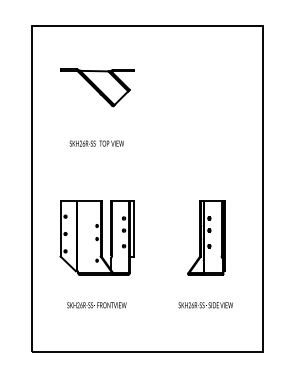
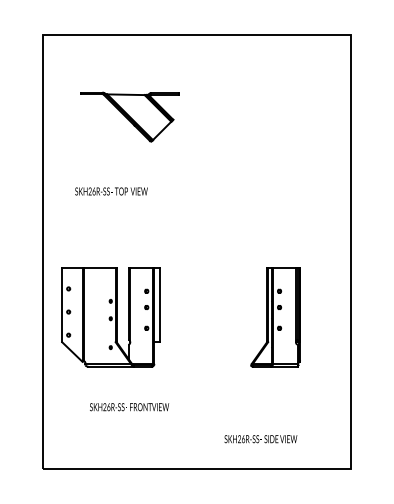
text: (96, 143) -> (111, 191), moved
part: (96, 238) -> (110, 317), moved
text: (205, 305) -> (260, 439), moved

